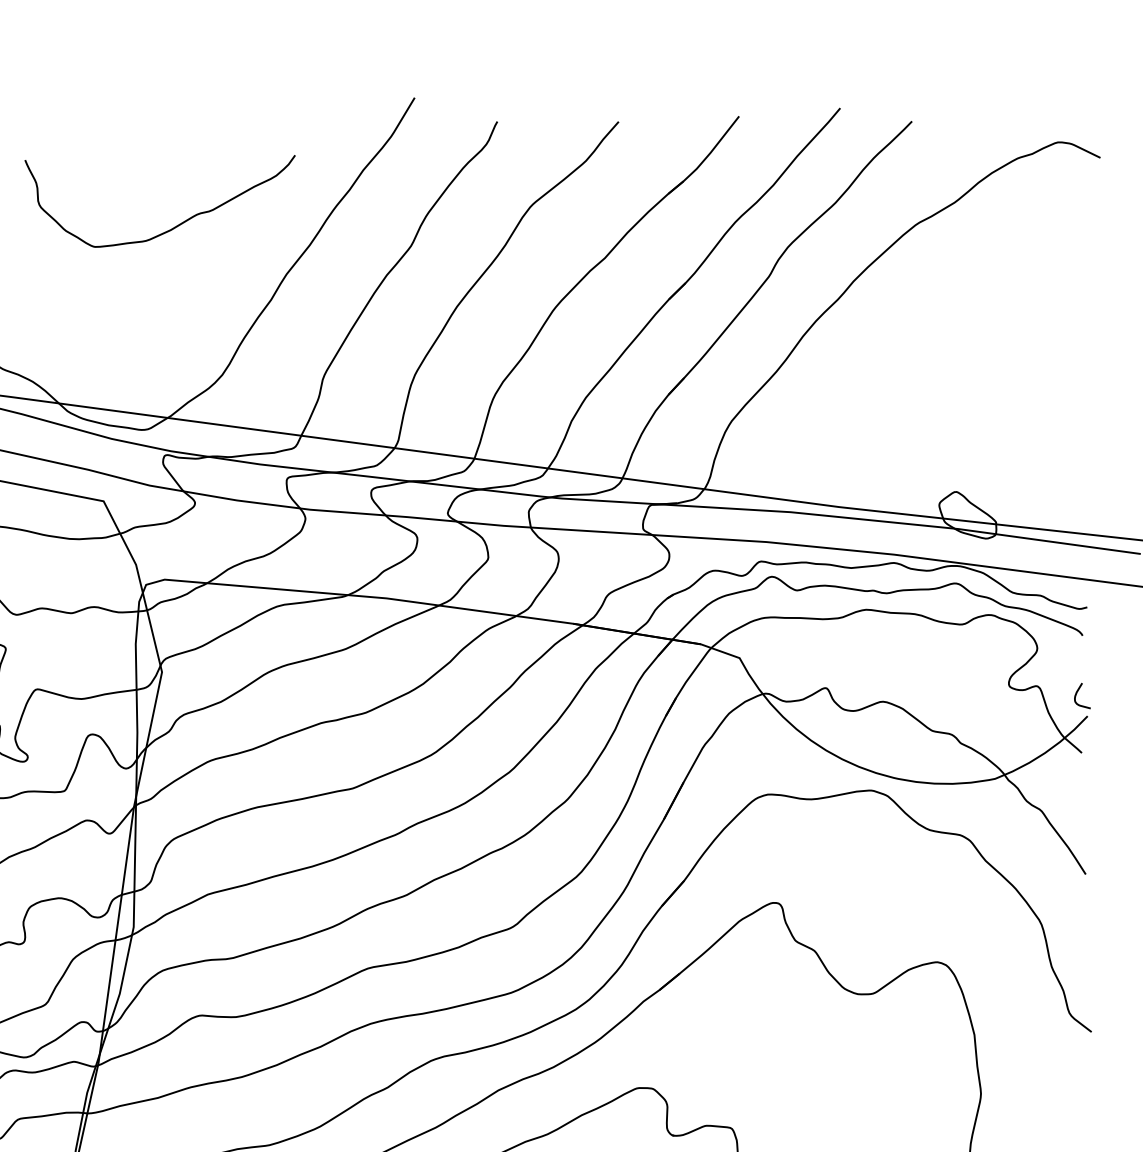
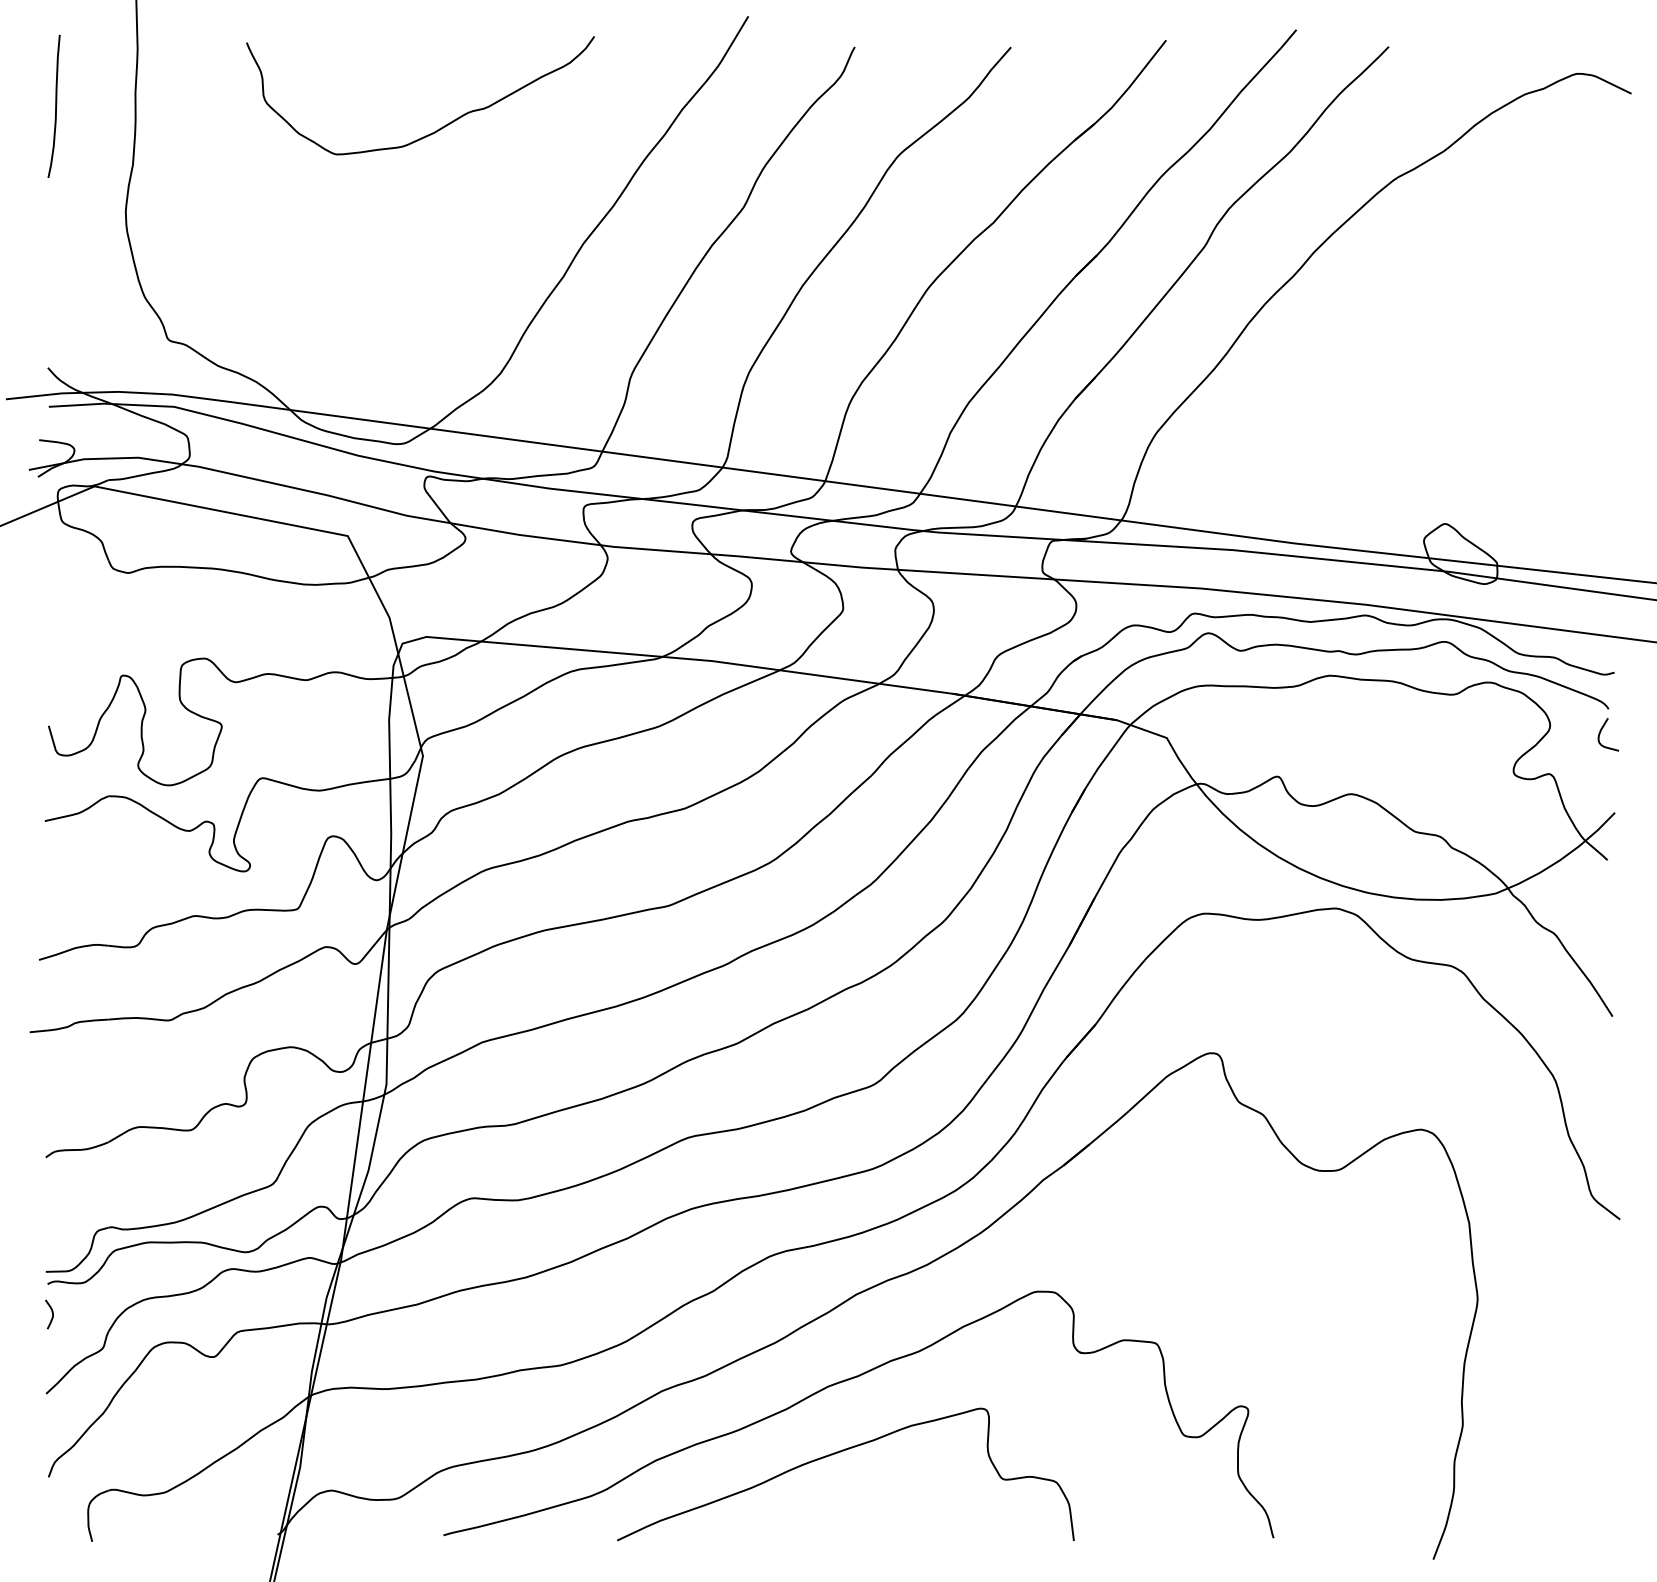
curve: (177, 225) -> (442, 126), moved
curve: (1077, 693) -> (1601, 731), moved

